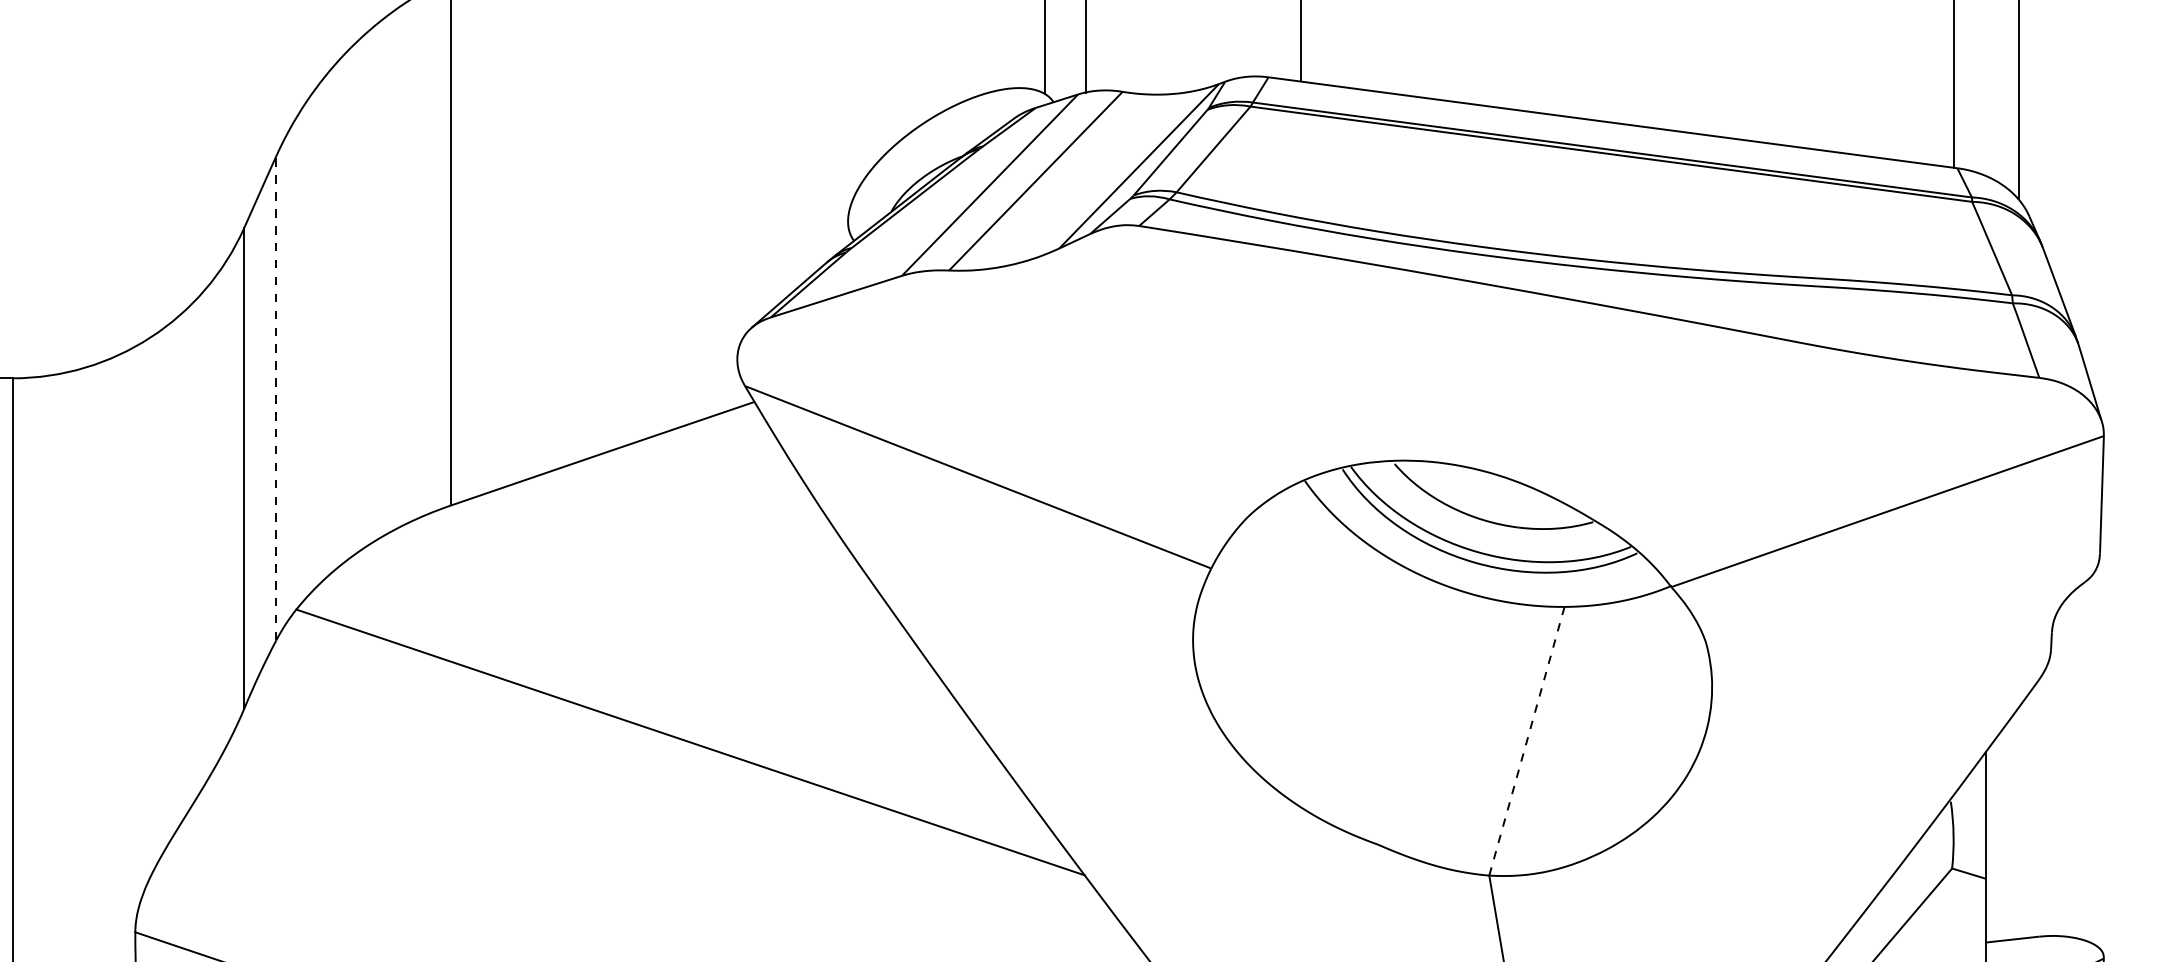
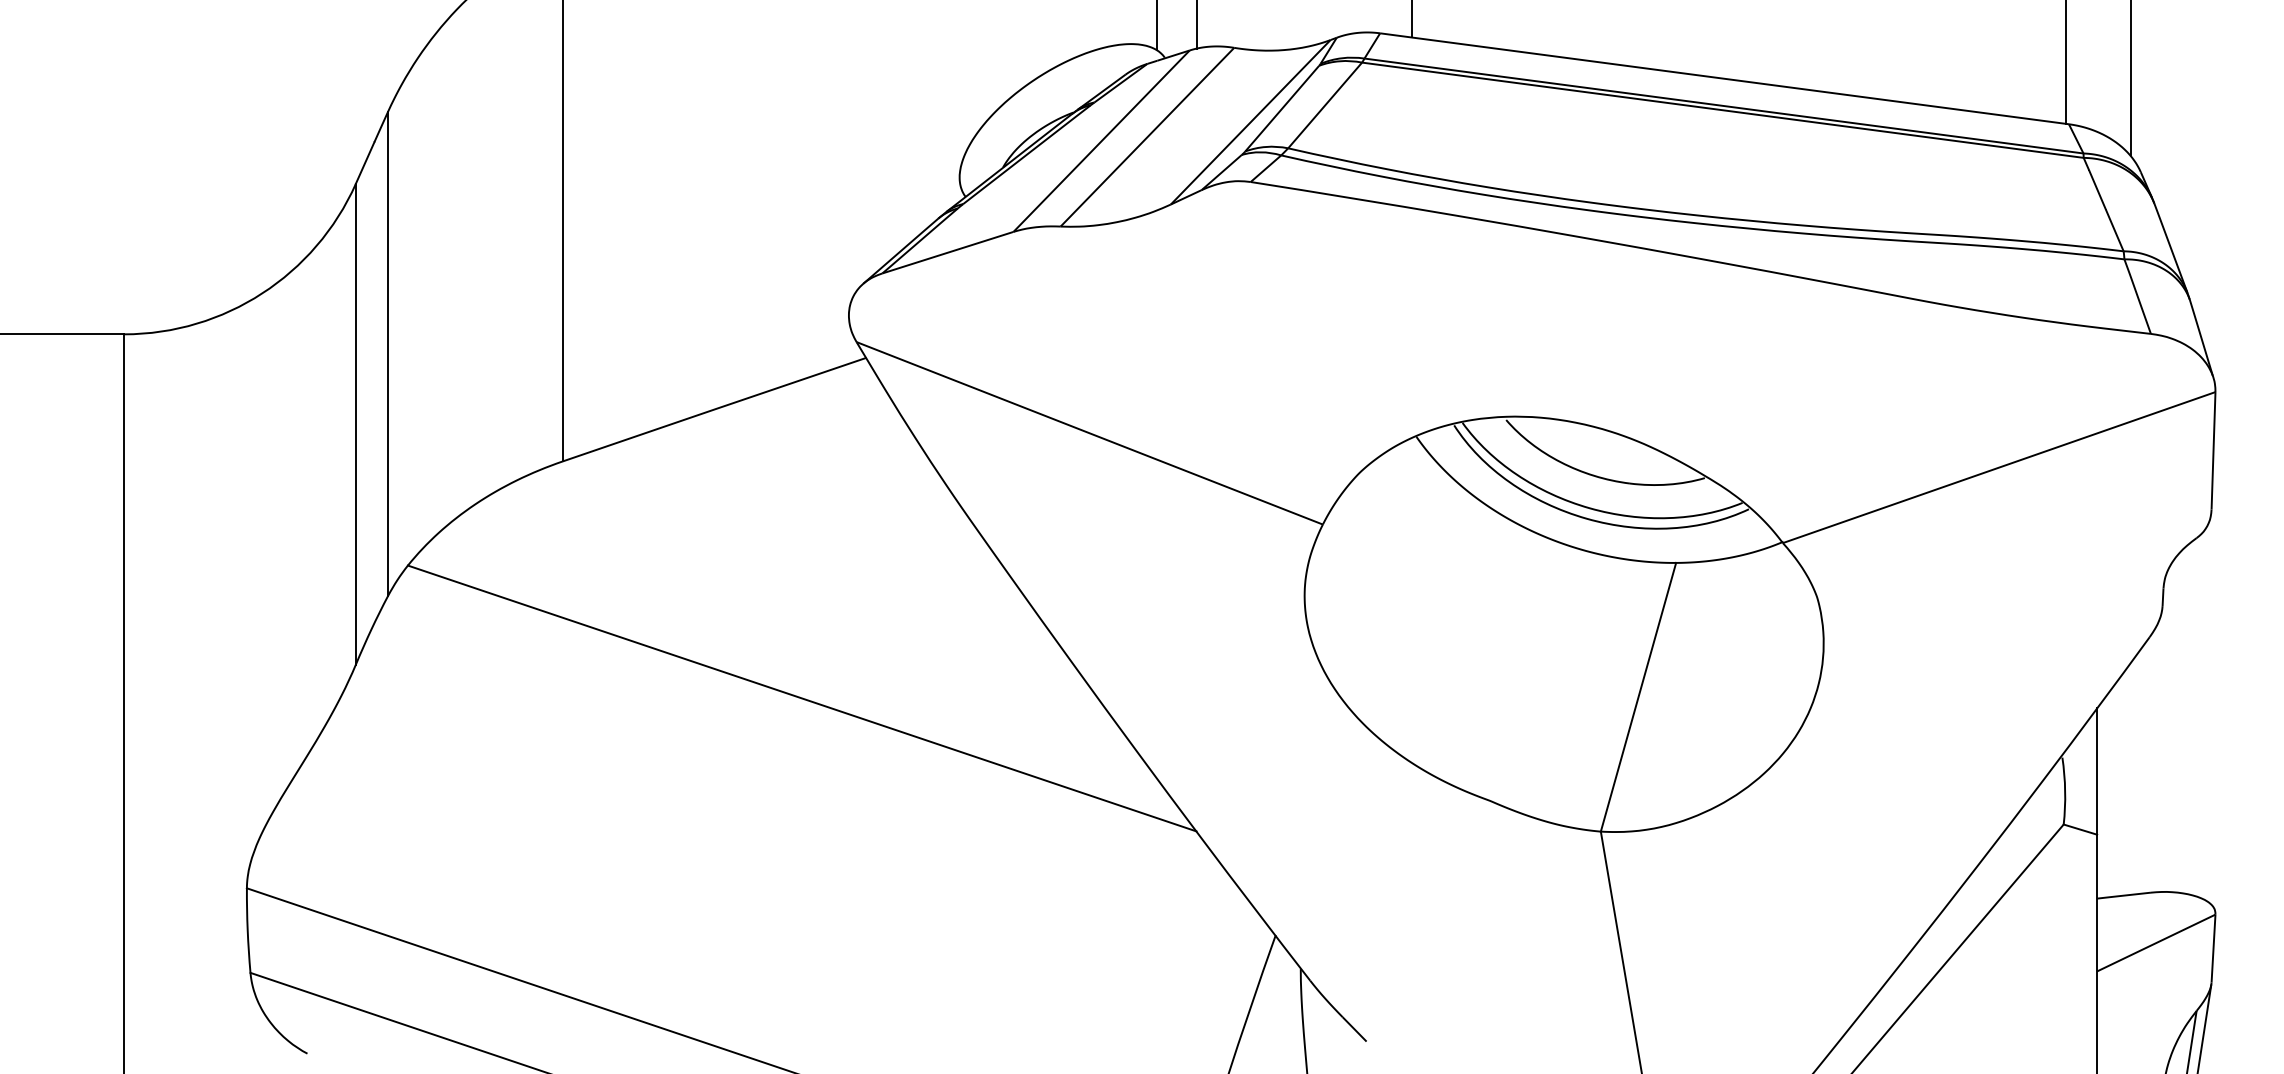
line: (275, 397) -> (387, 353), dashed -> solid
line: (1526, 741) -> (1638, 697), dashed -> solid

